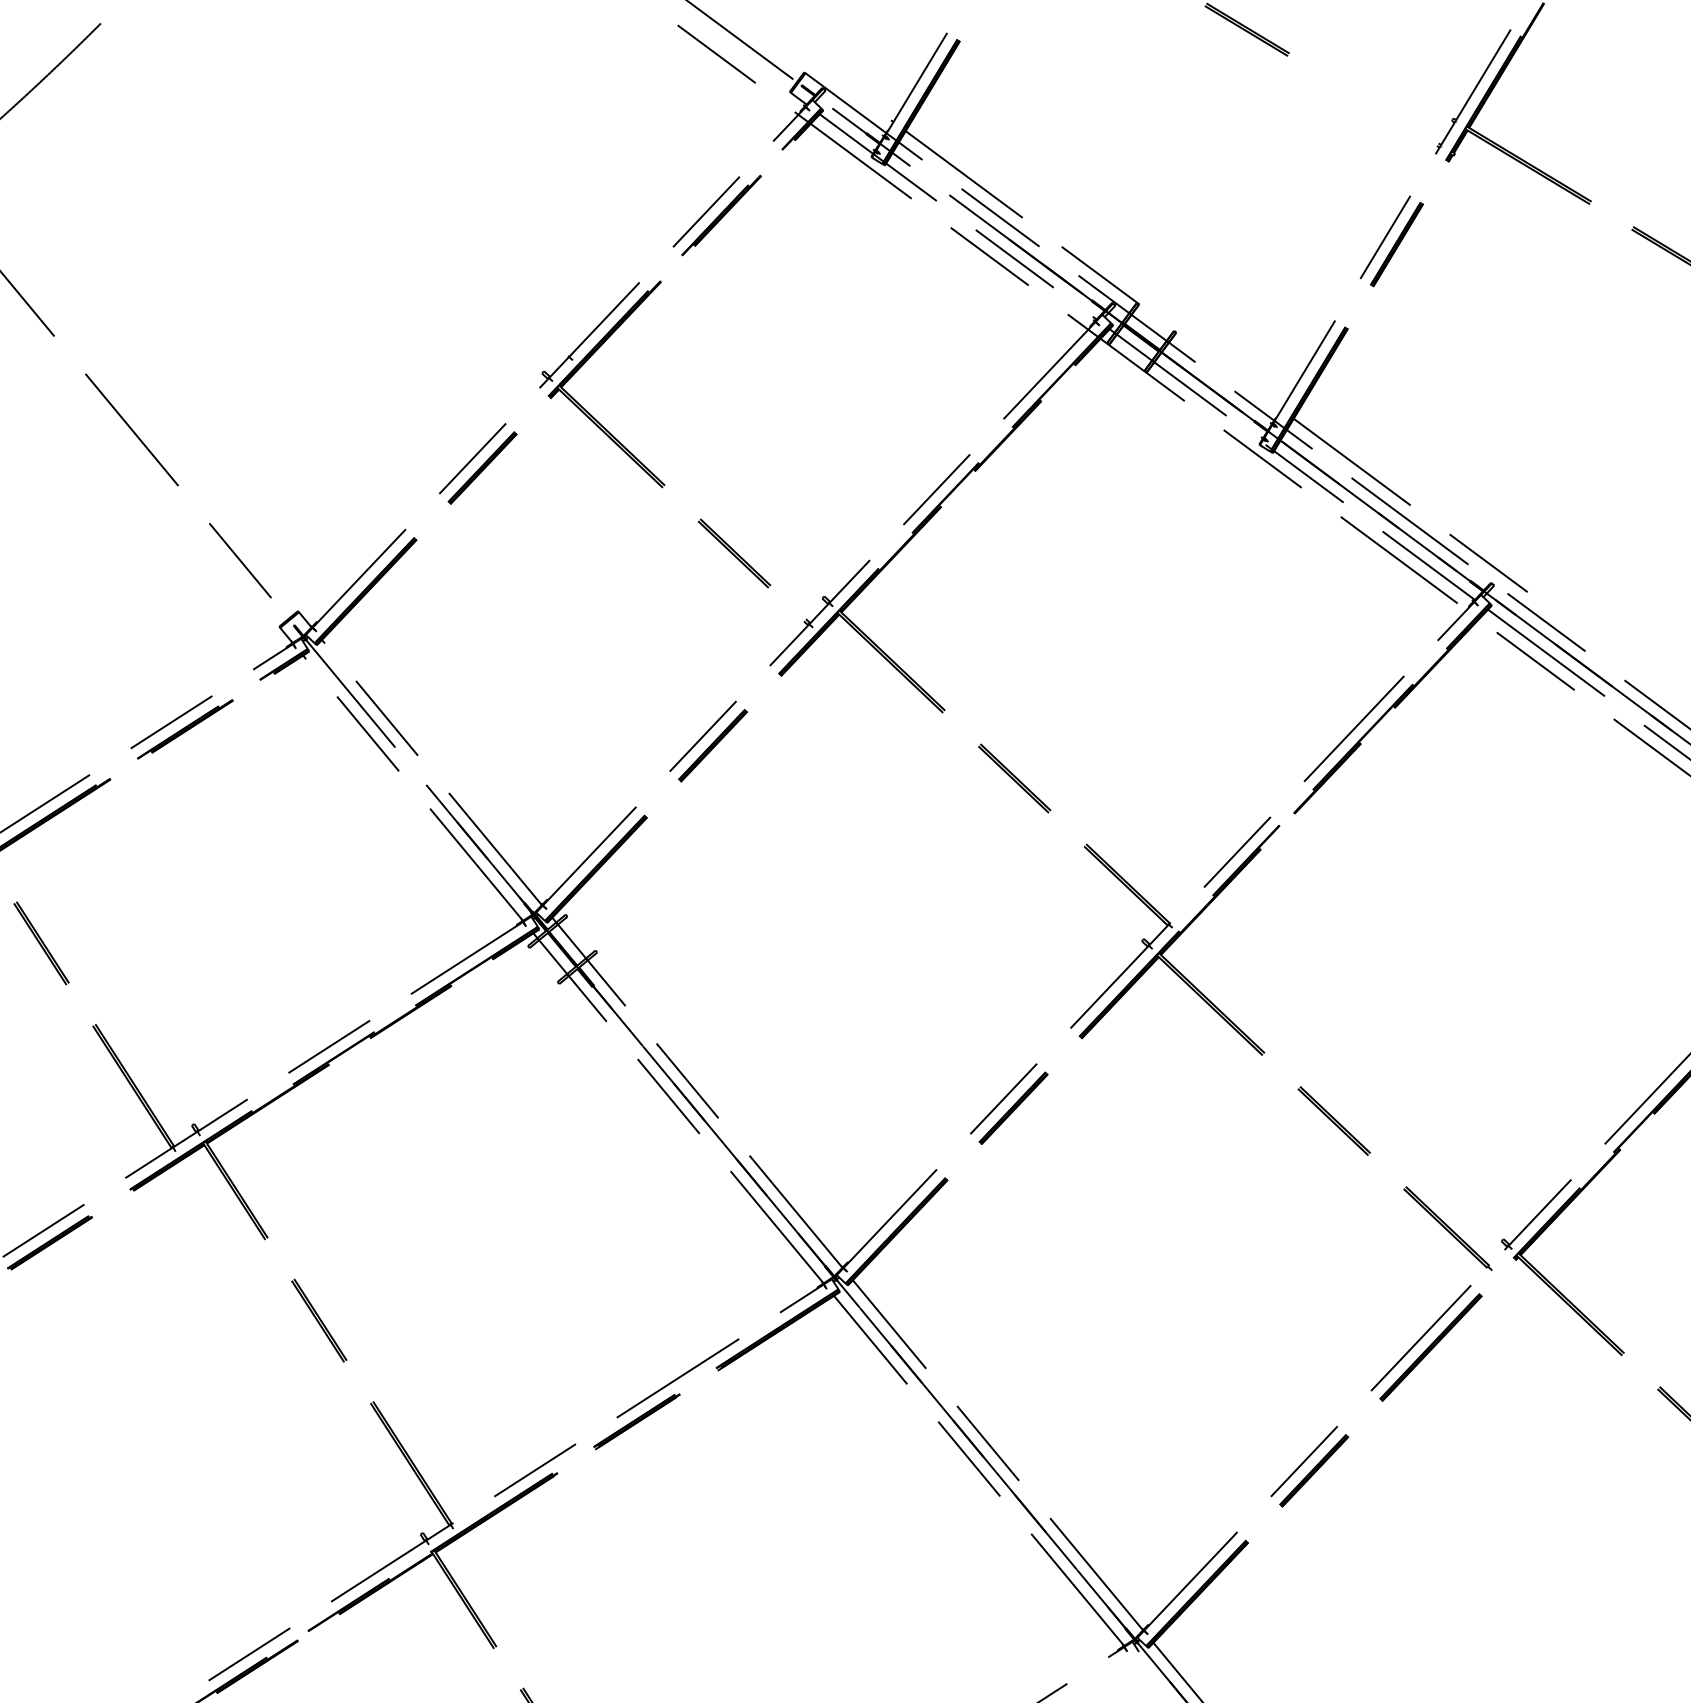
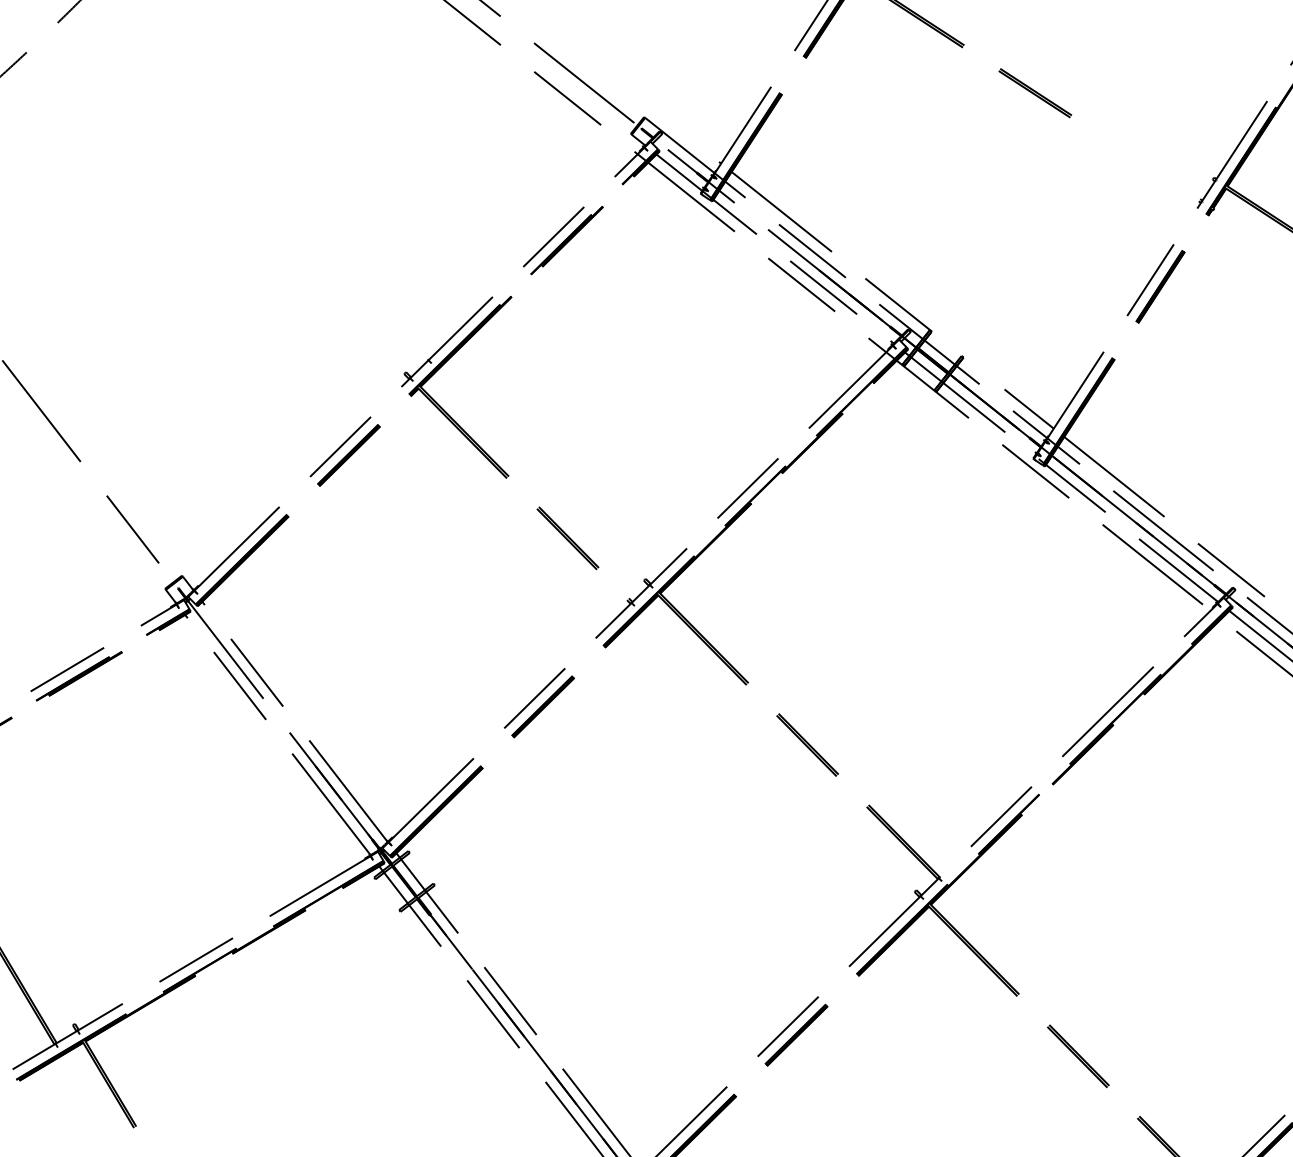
line: (1252, 388) -> (1028, 409), added

